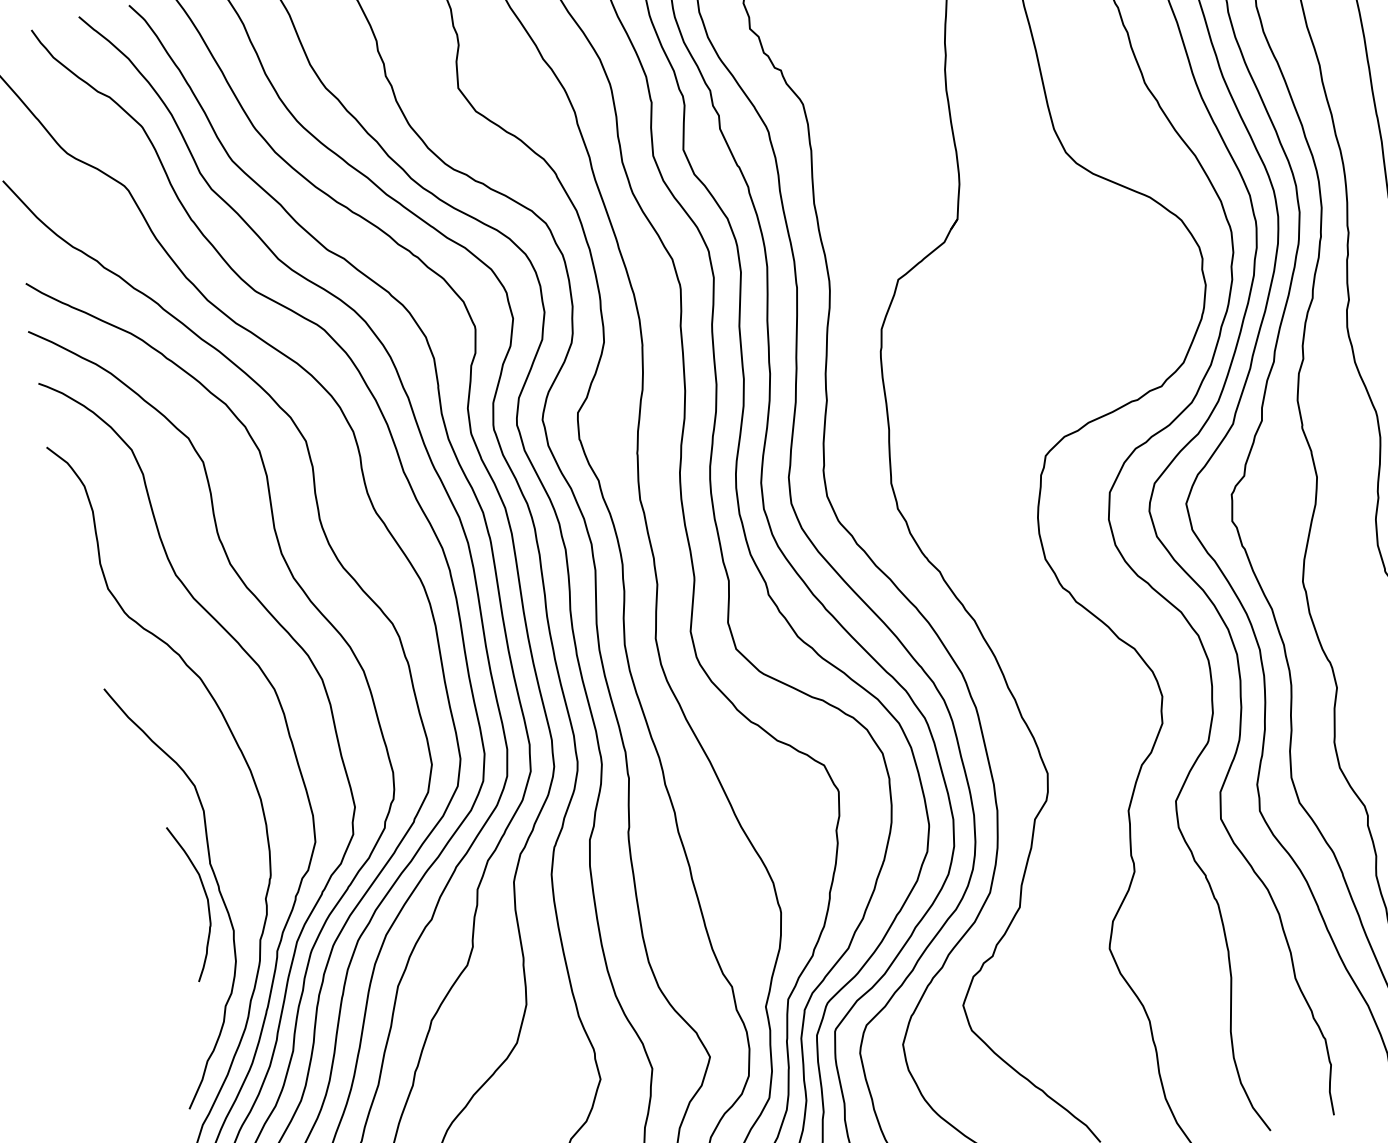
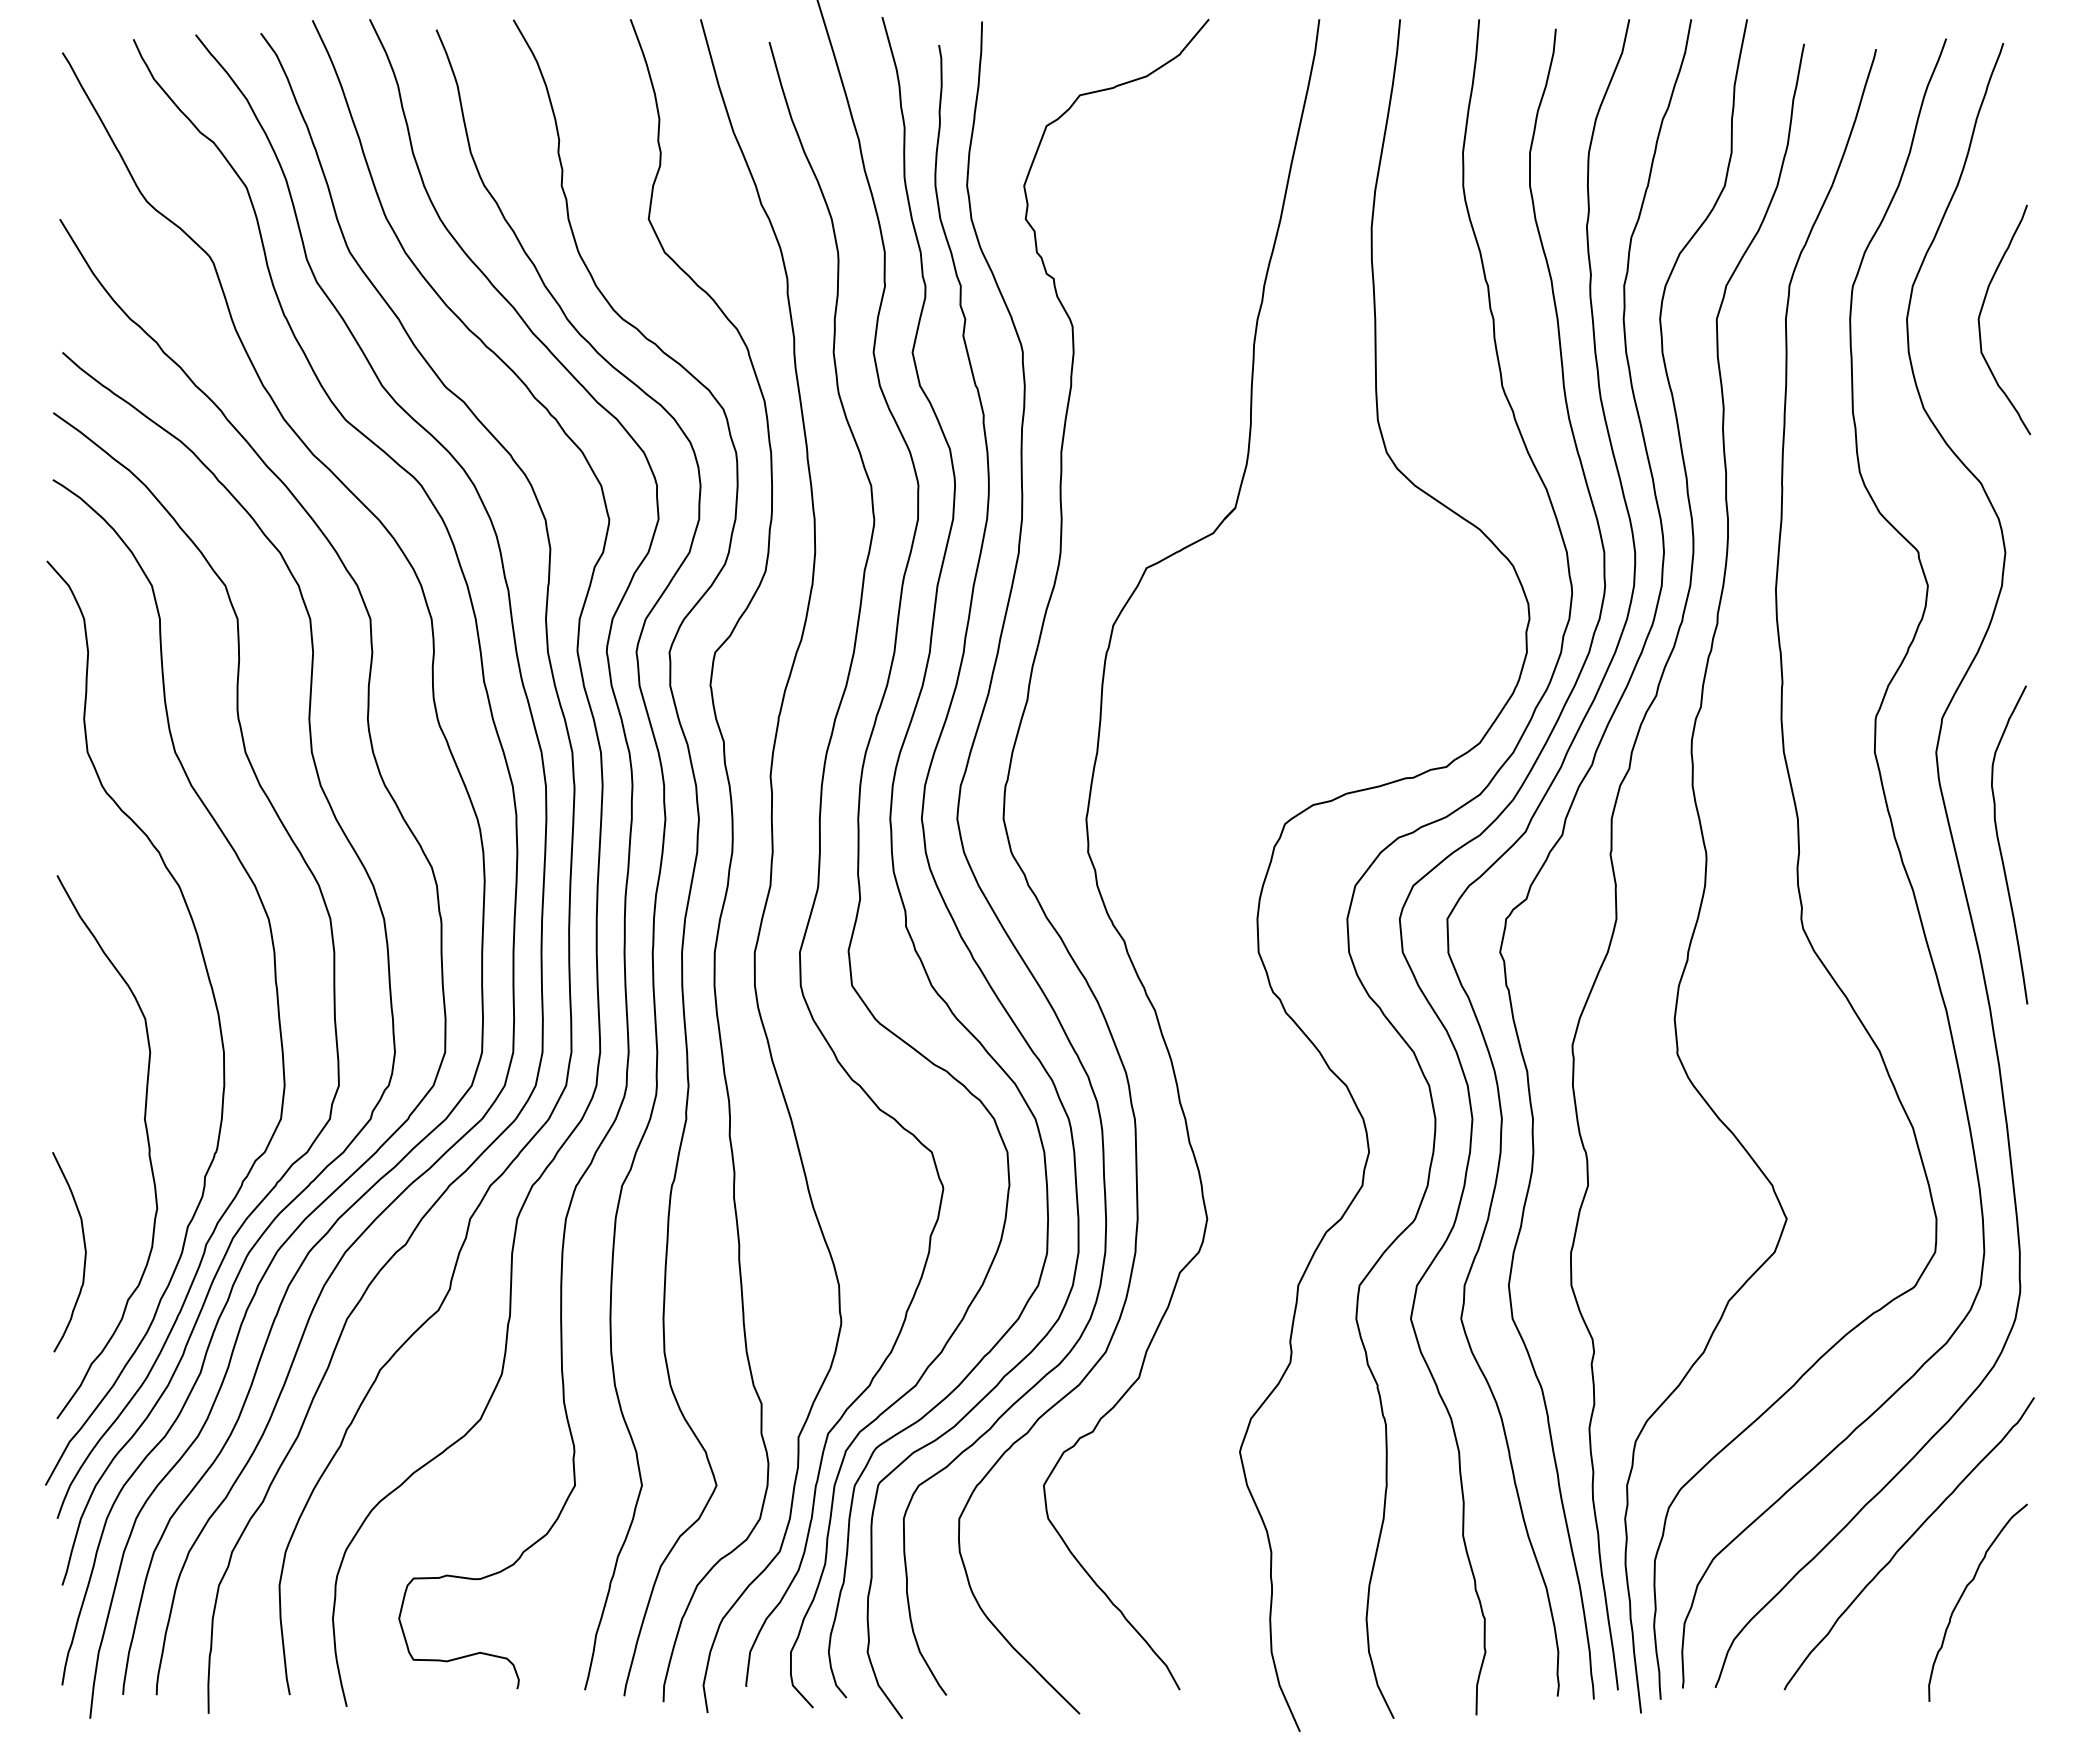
curve: (206, 898) -> (84, 1250), moved

